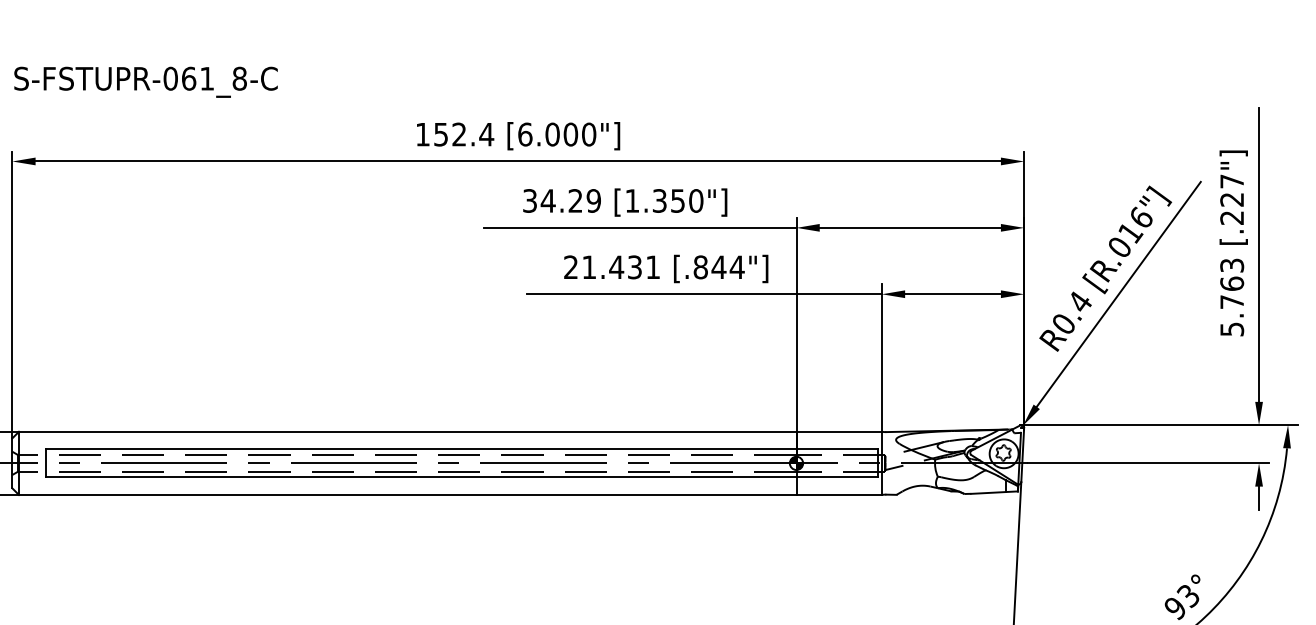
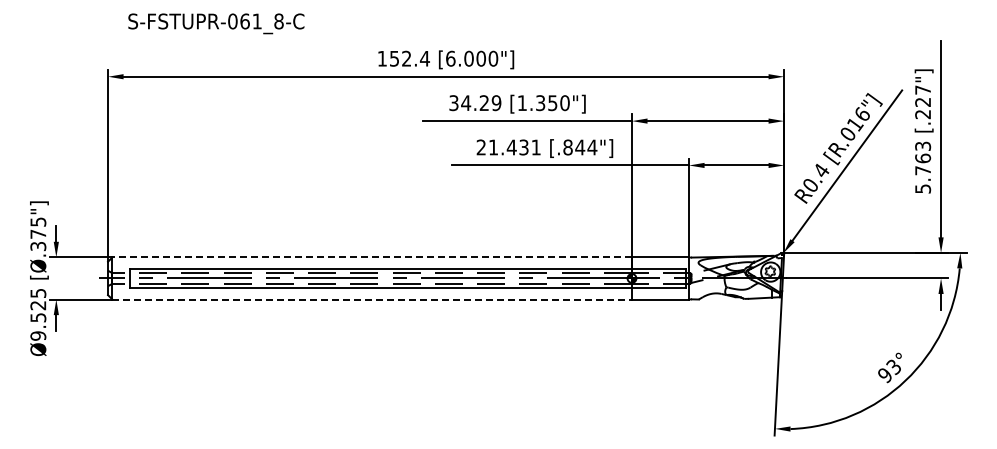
text: (146, 81) -> (216, 23), moved
line: (408, 431) -> (372, 257), solid -> dashed
line: (408, 494) -> (372, 299), solid -> dashed

